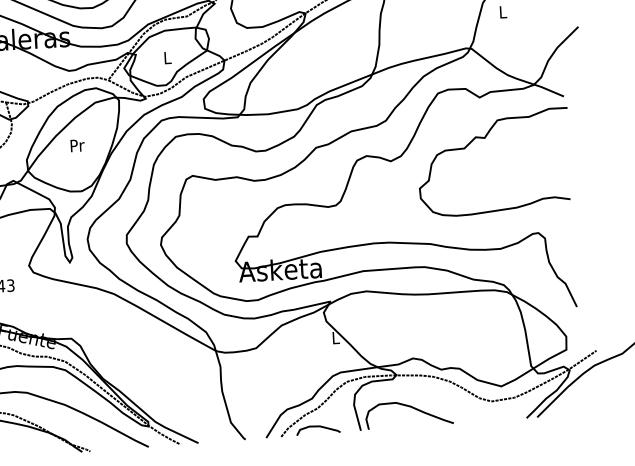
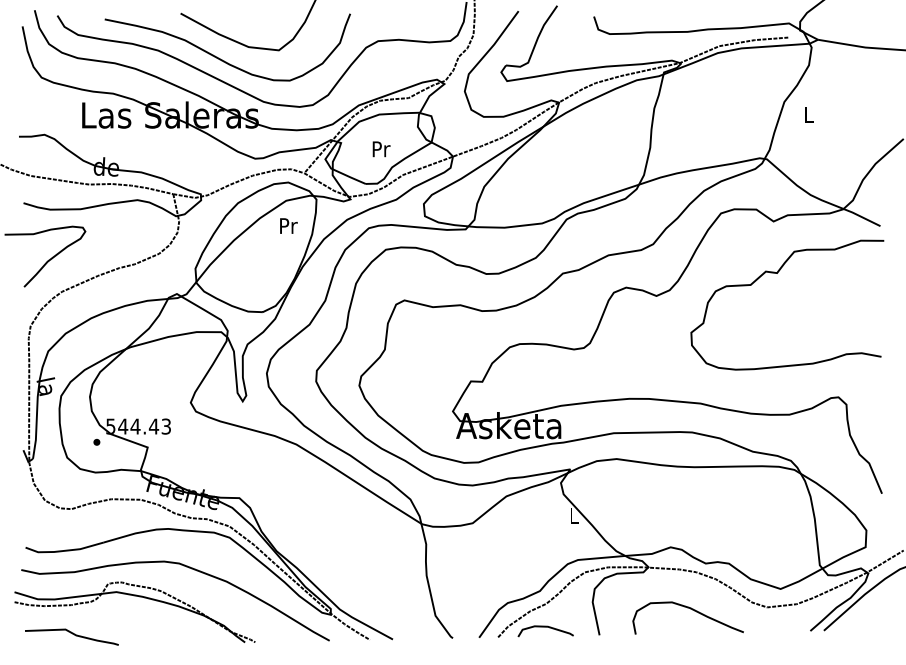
text: (167, 58) -> (381, 149), L -> Pr
text: (77, 145) -> (288, 225), moved
curve: (410, 407) -> (690, 609), moved

